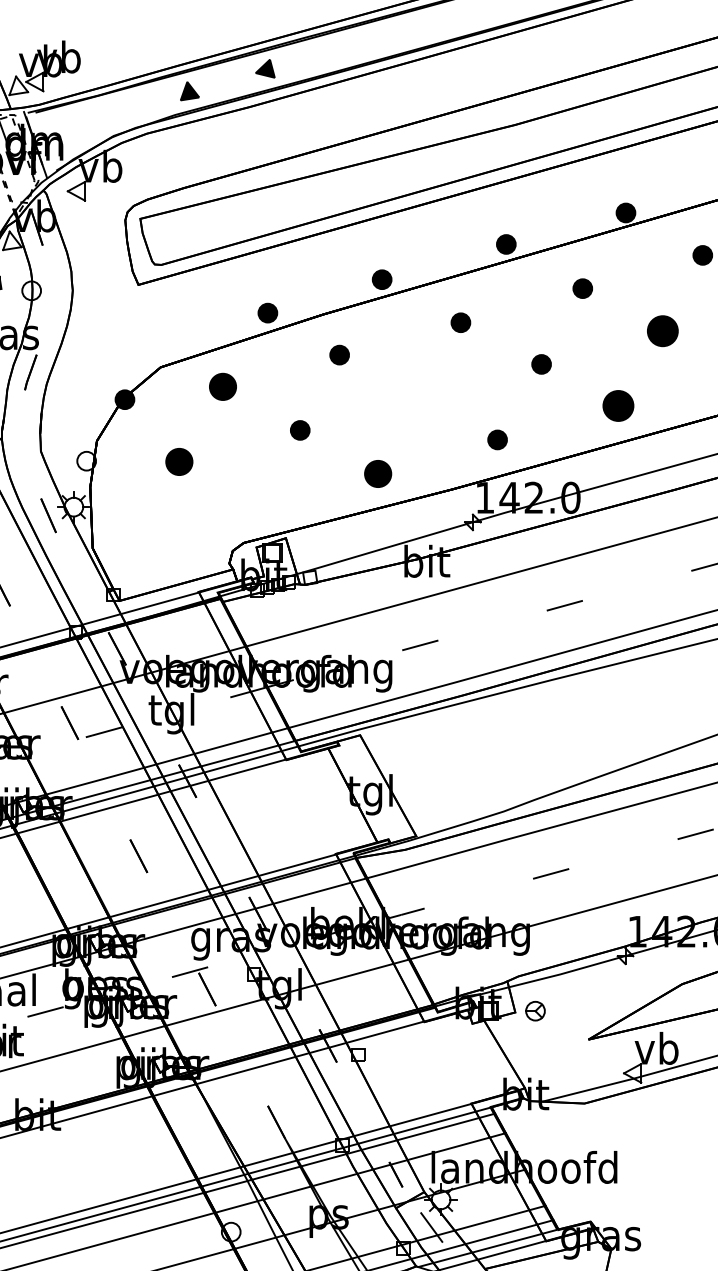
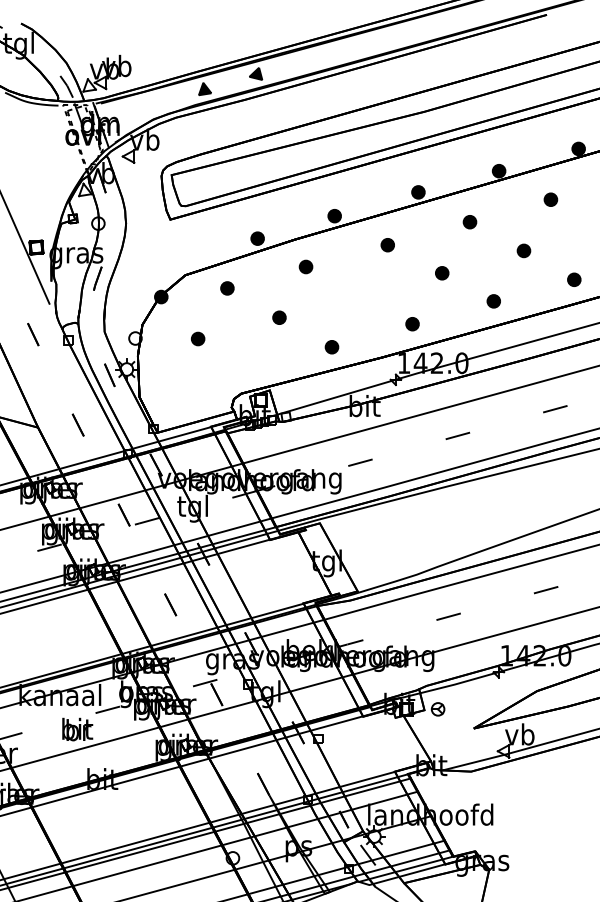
part: (662, 330) -> (523, 250), size x0.62
part: (223, 387) -> (227, 288), size x0.71
part: (617, 406) -> (493, 301), size x0.62
part: (180, 461) -> (198, 338), size x0.71
part: (377, 474) -> (331, 347), size x0.71

